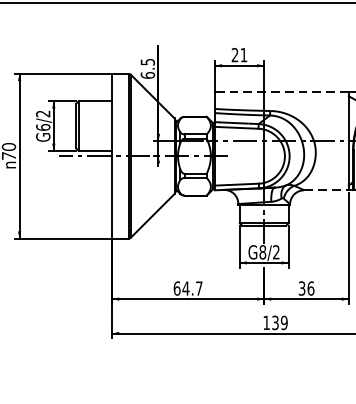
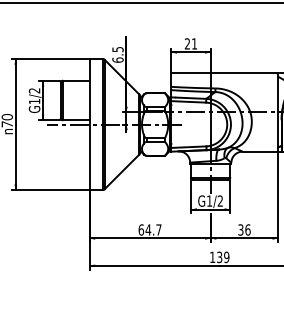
line: (281, 92) -> (224, 73), dashed -> solid
text: (43, 127) -> (34, 101), G6/2 -> G1/2
line: (326, 190) -> (260, 151), dashed -> solid
text: (262, 251) -> (209, 200), G8/2 -> G1/2

